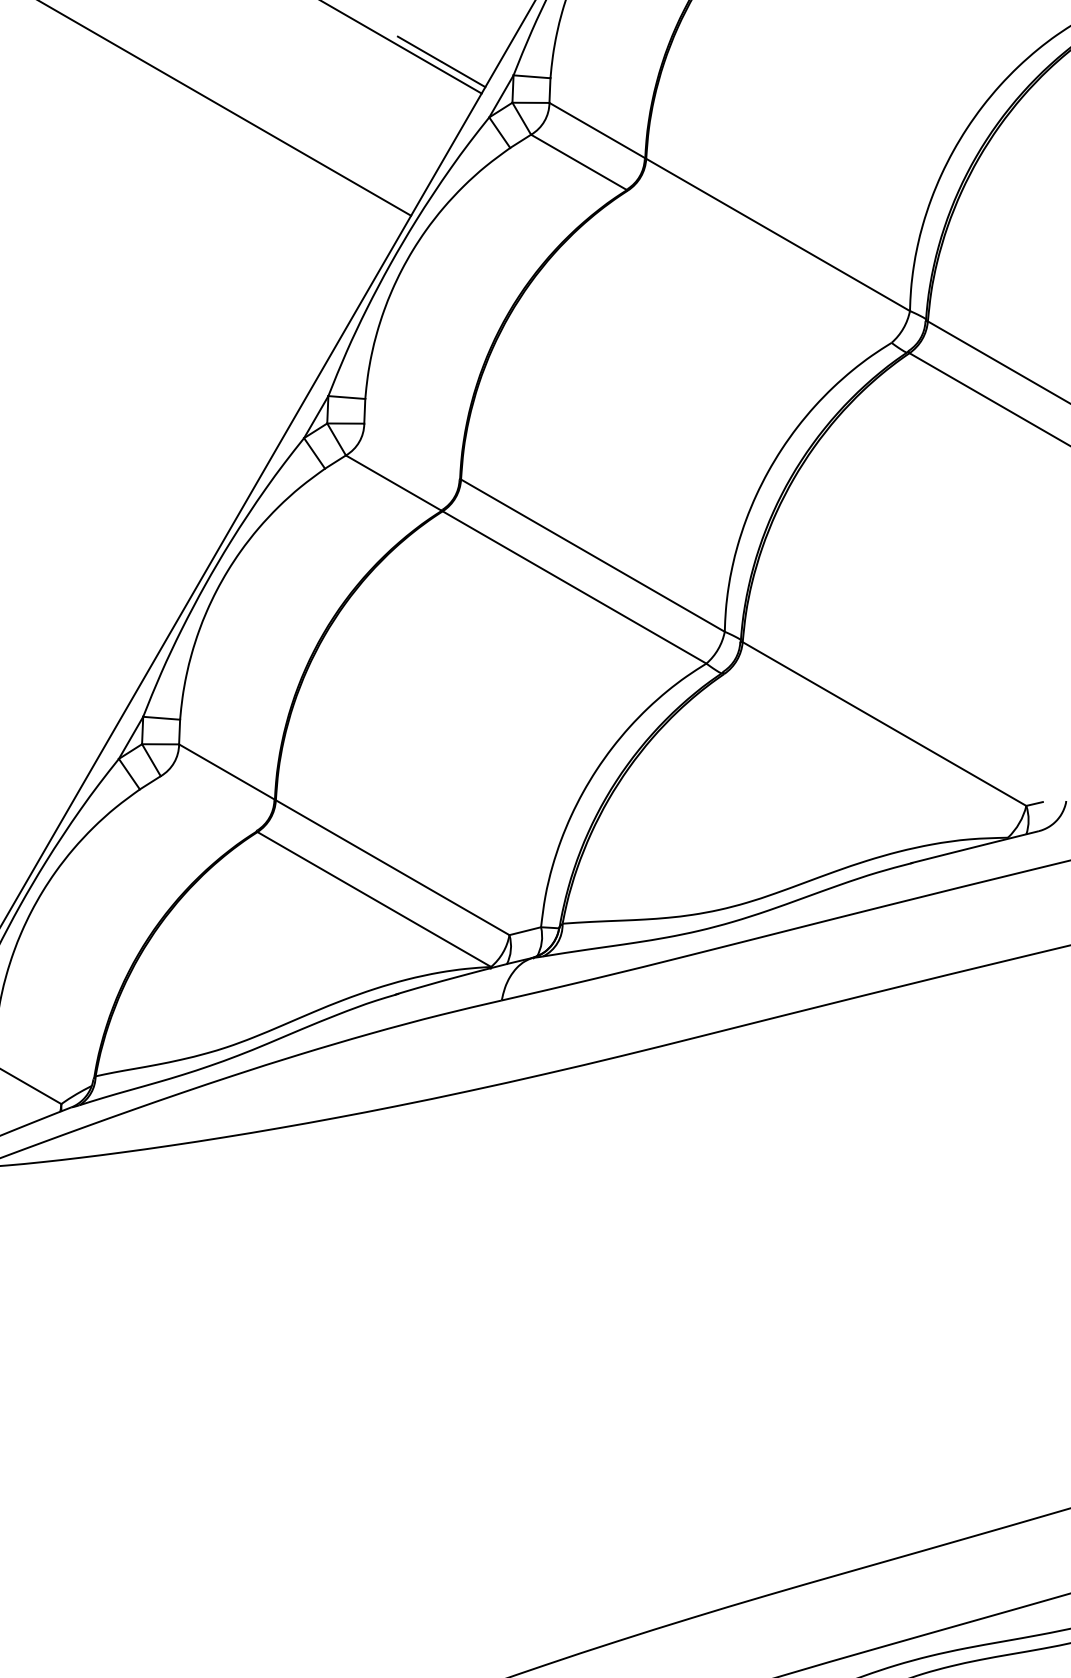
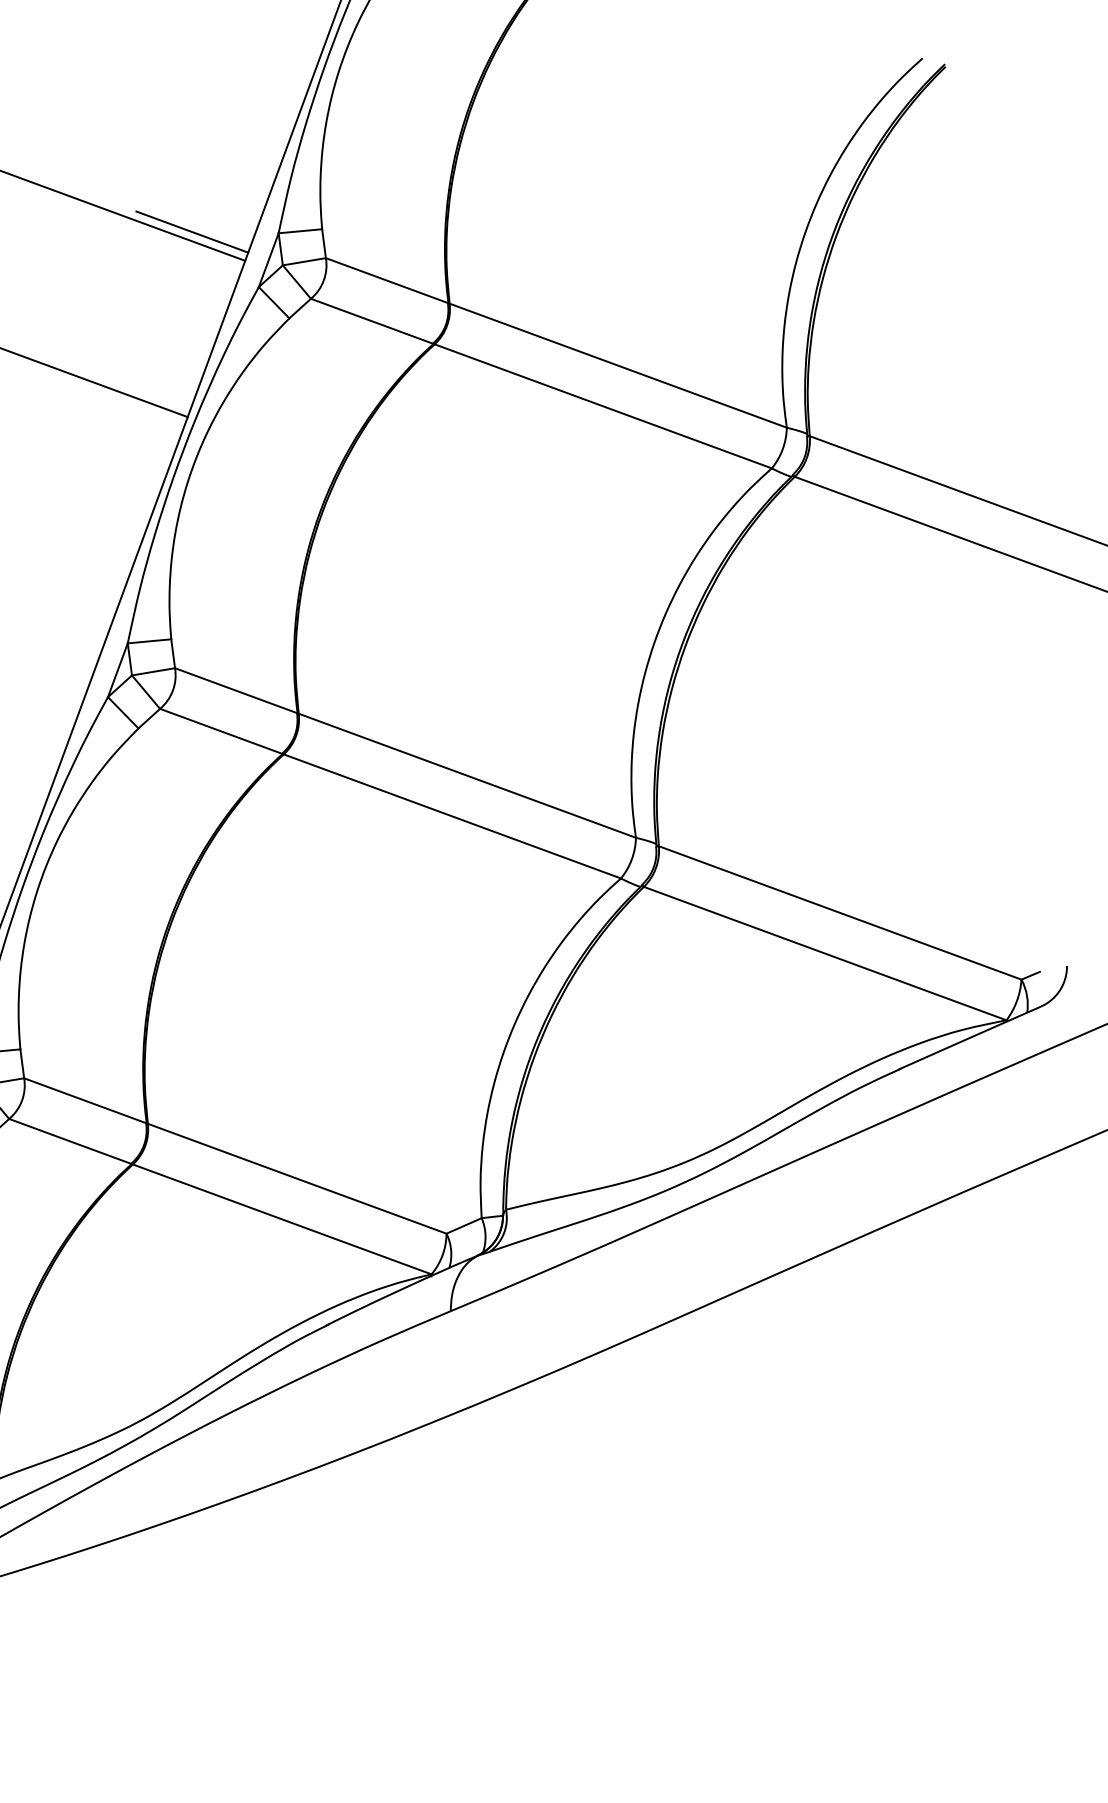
line: (759, 266) -> (602, 406), added
line: (412, 450) -> (236, 689), added
line: (865, 755) -> (824, 953), added
line: (208, 803) -> (70, 1141), added

